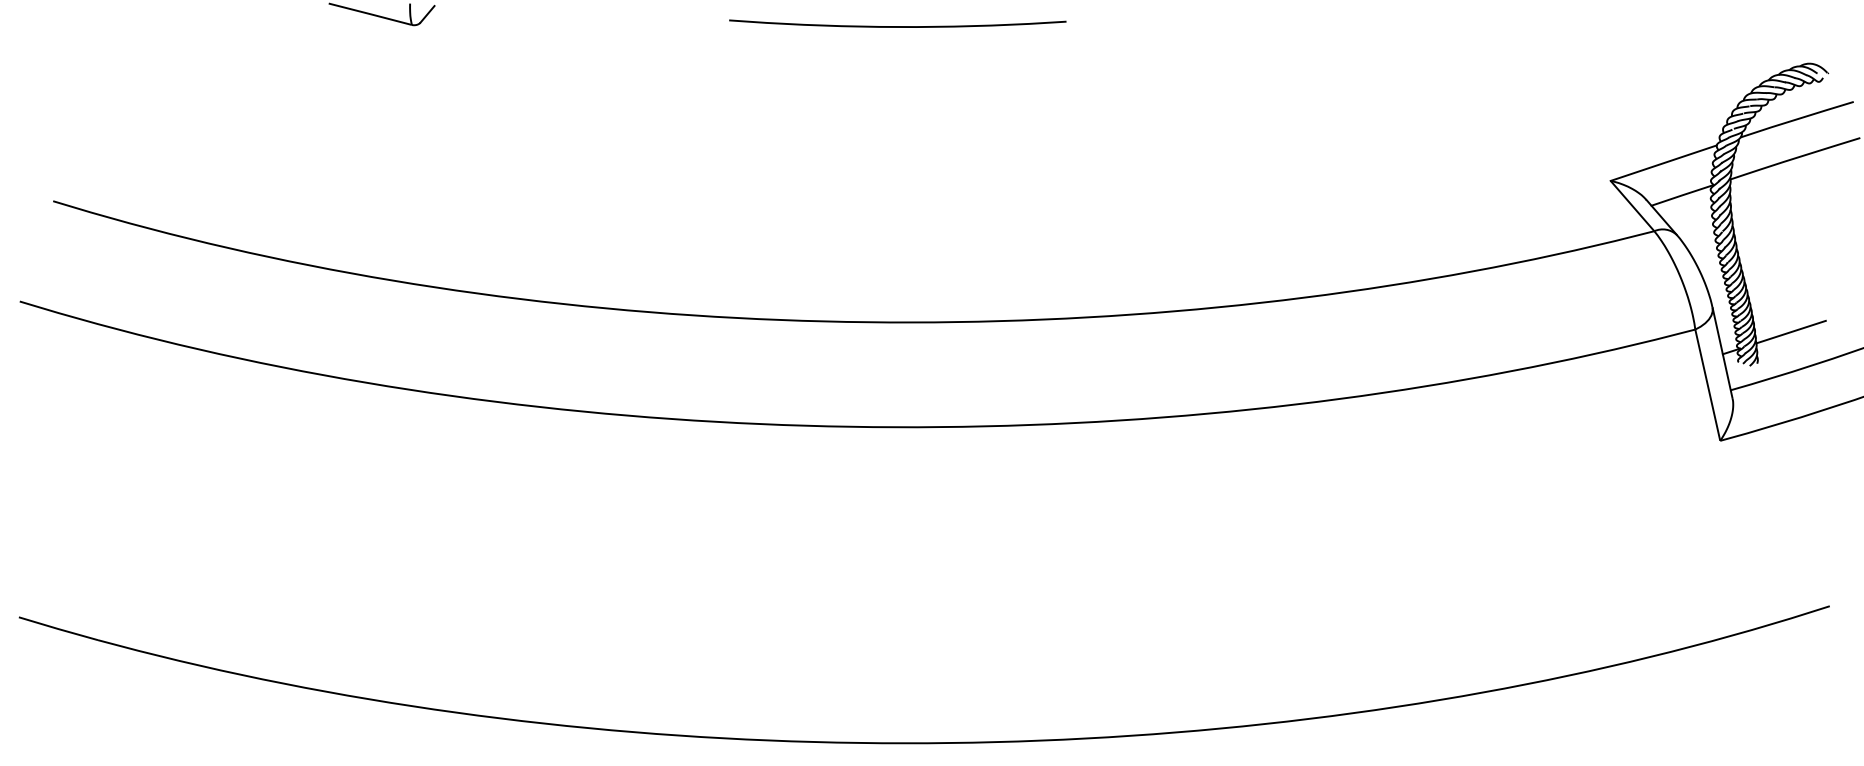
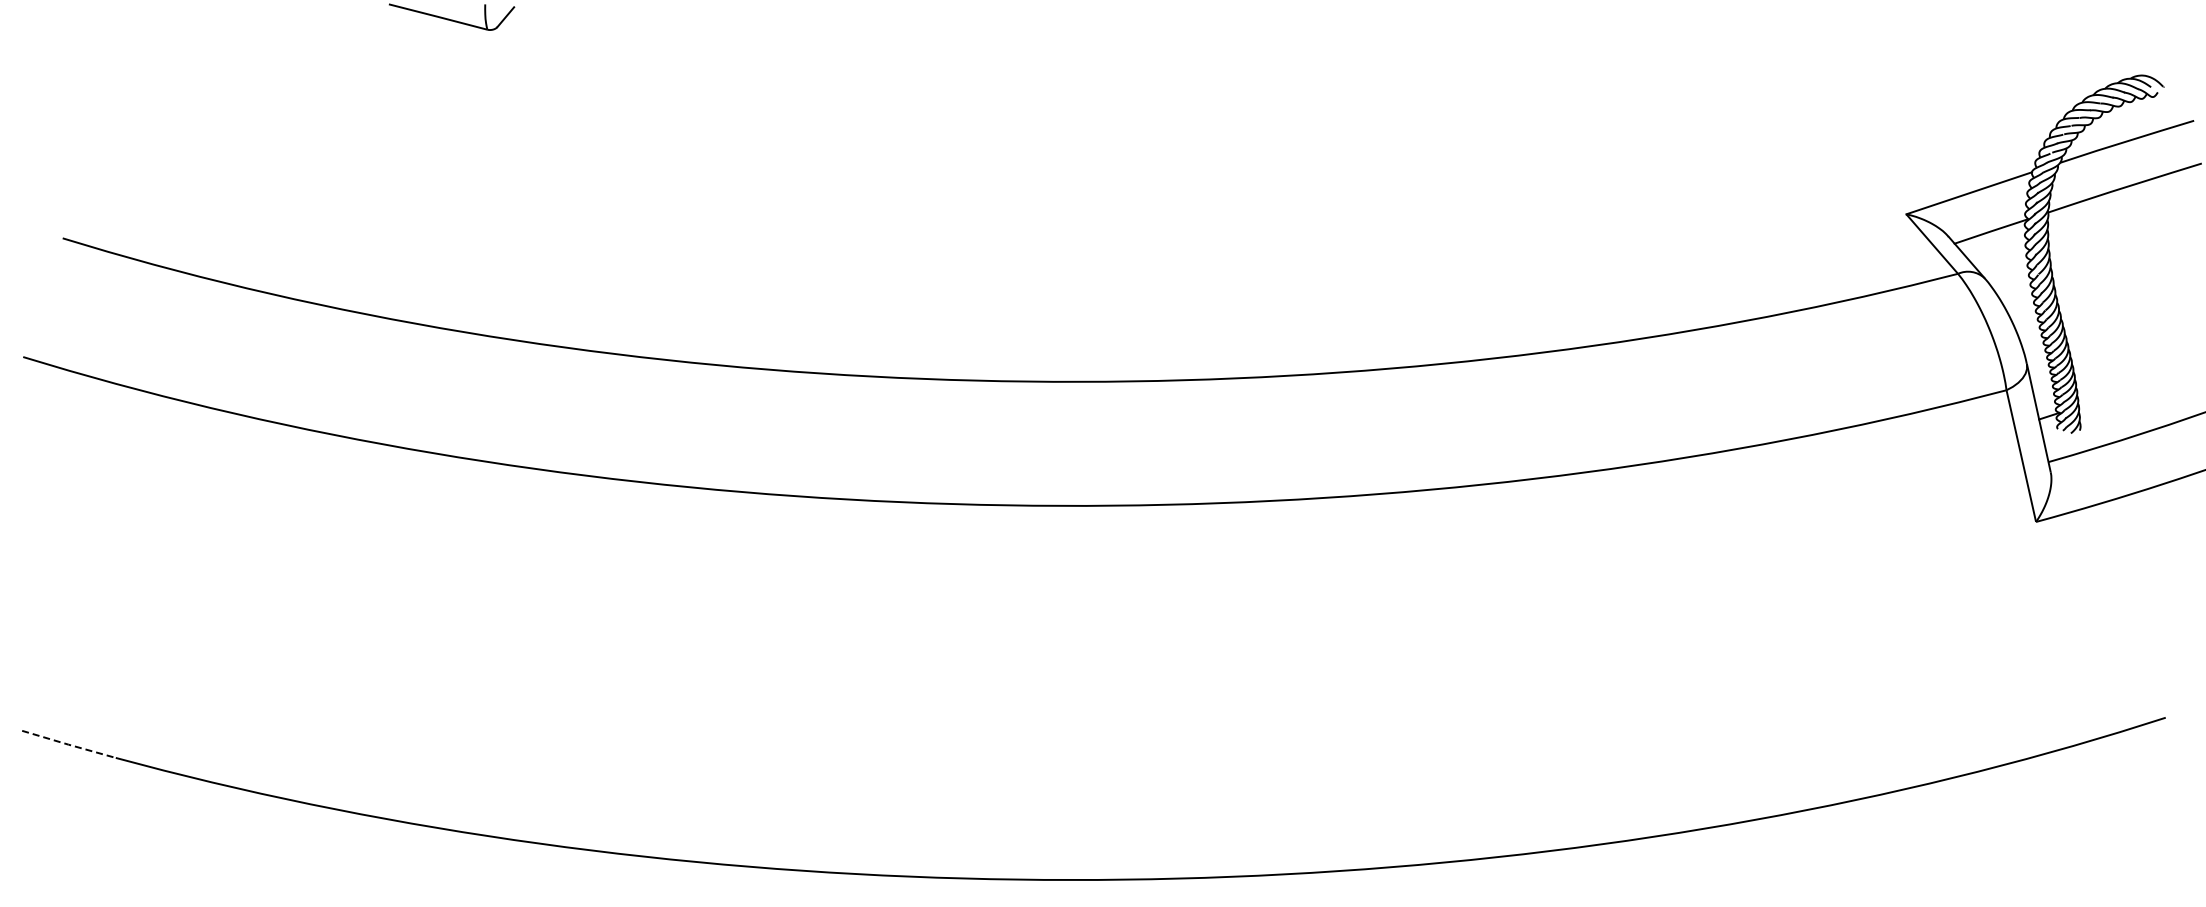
curve: (897, 26) -> (1062, 31), removed
line: (1790, 331) -> (2119, 392), removed
line: (58, 628) -> (68, 744), solid -> dashed

